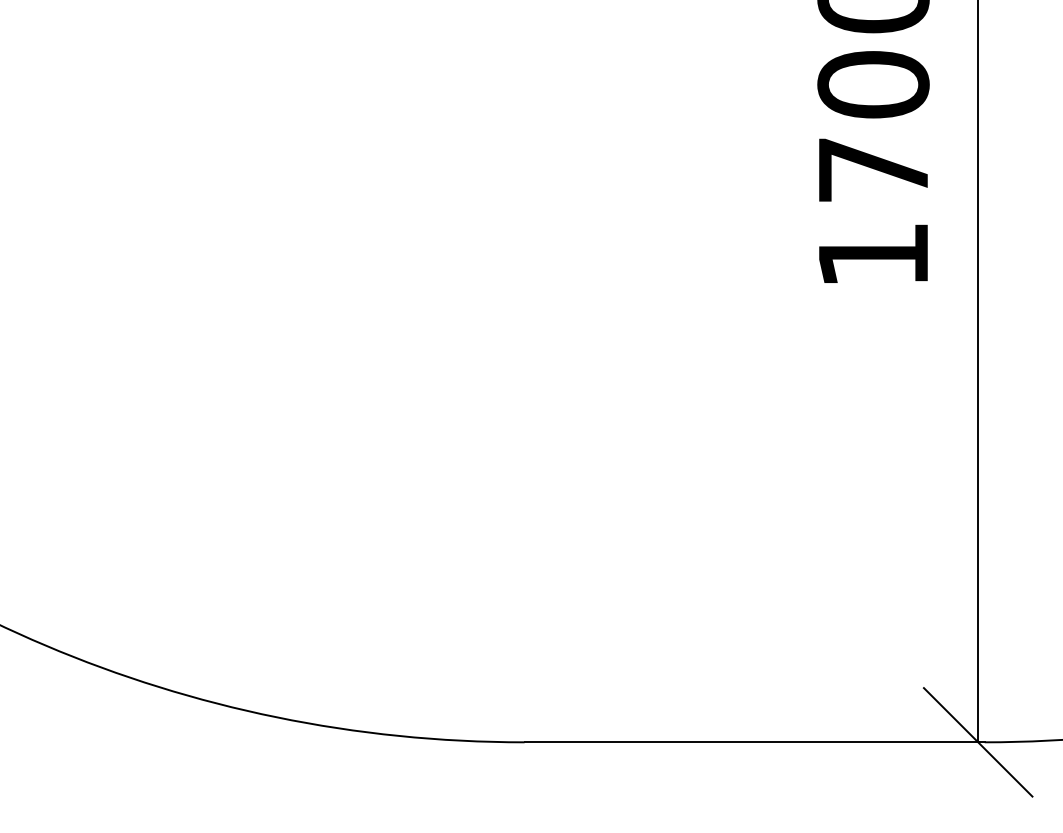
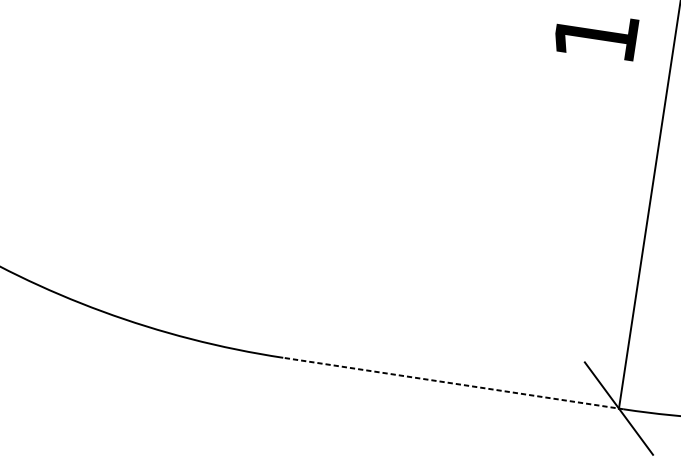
line: (754, 742) -> (453, 383), solid -> dashed

